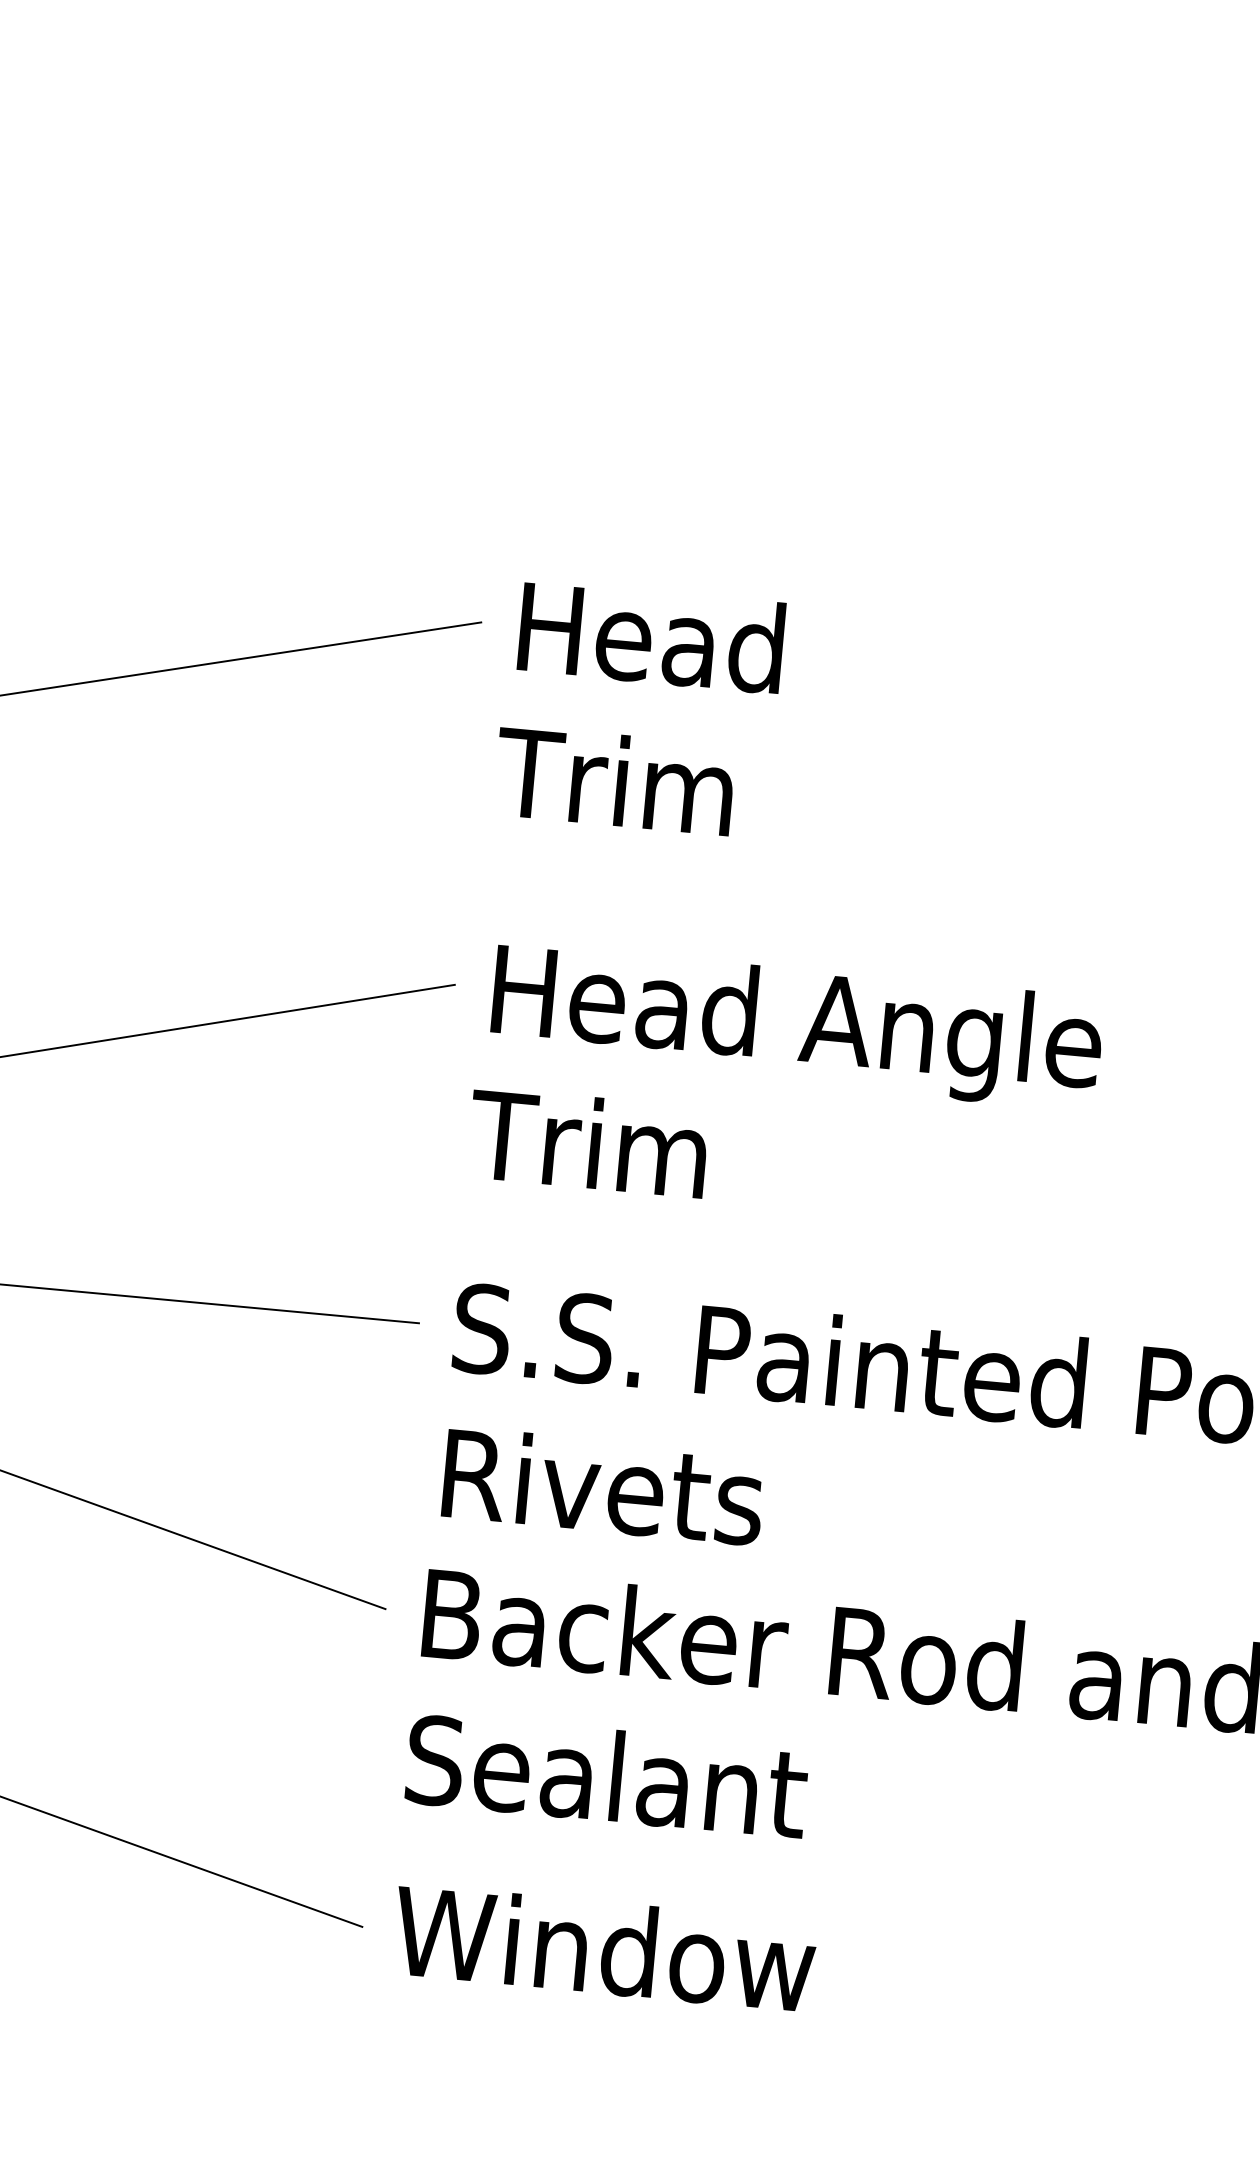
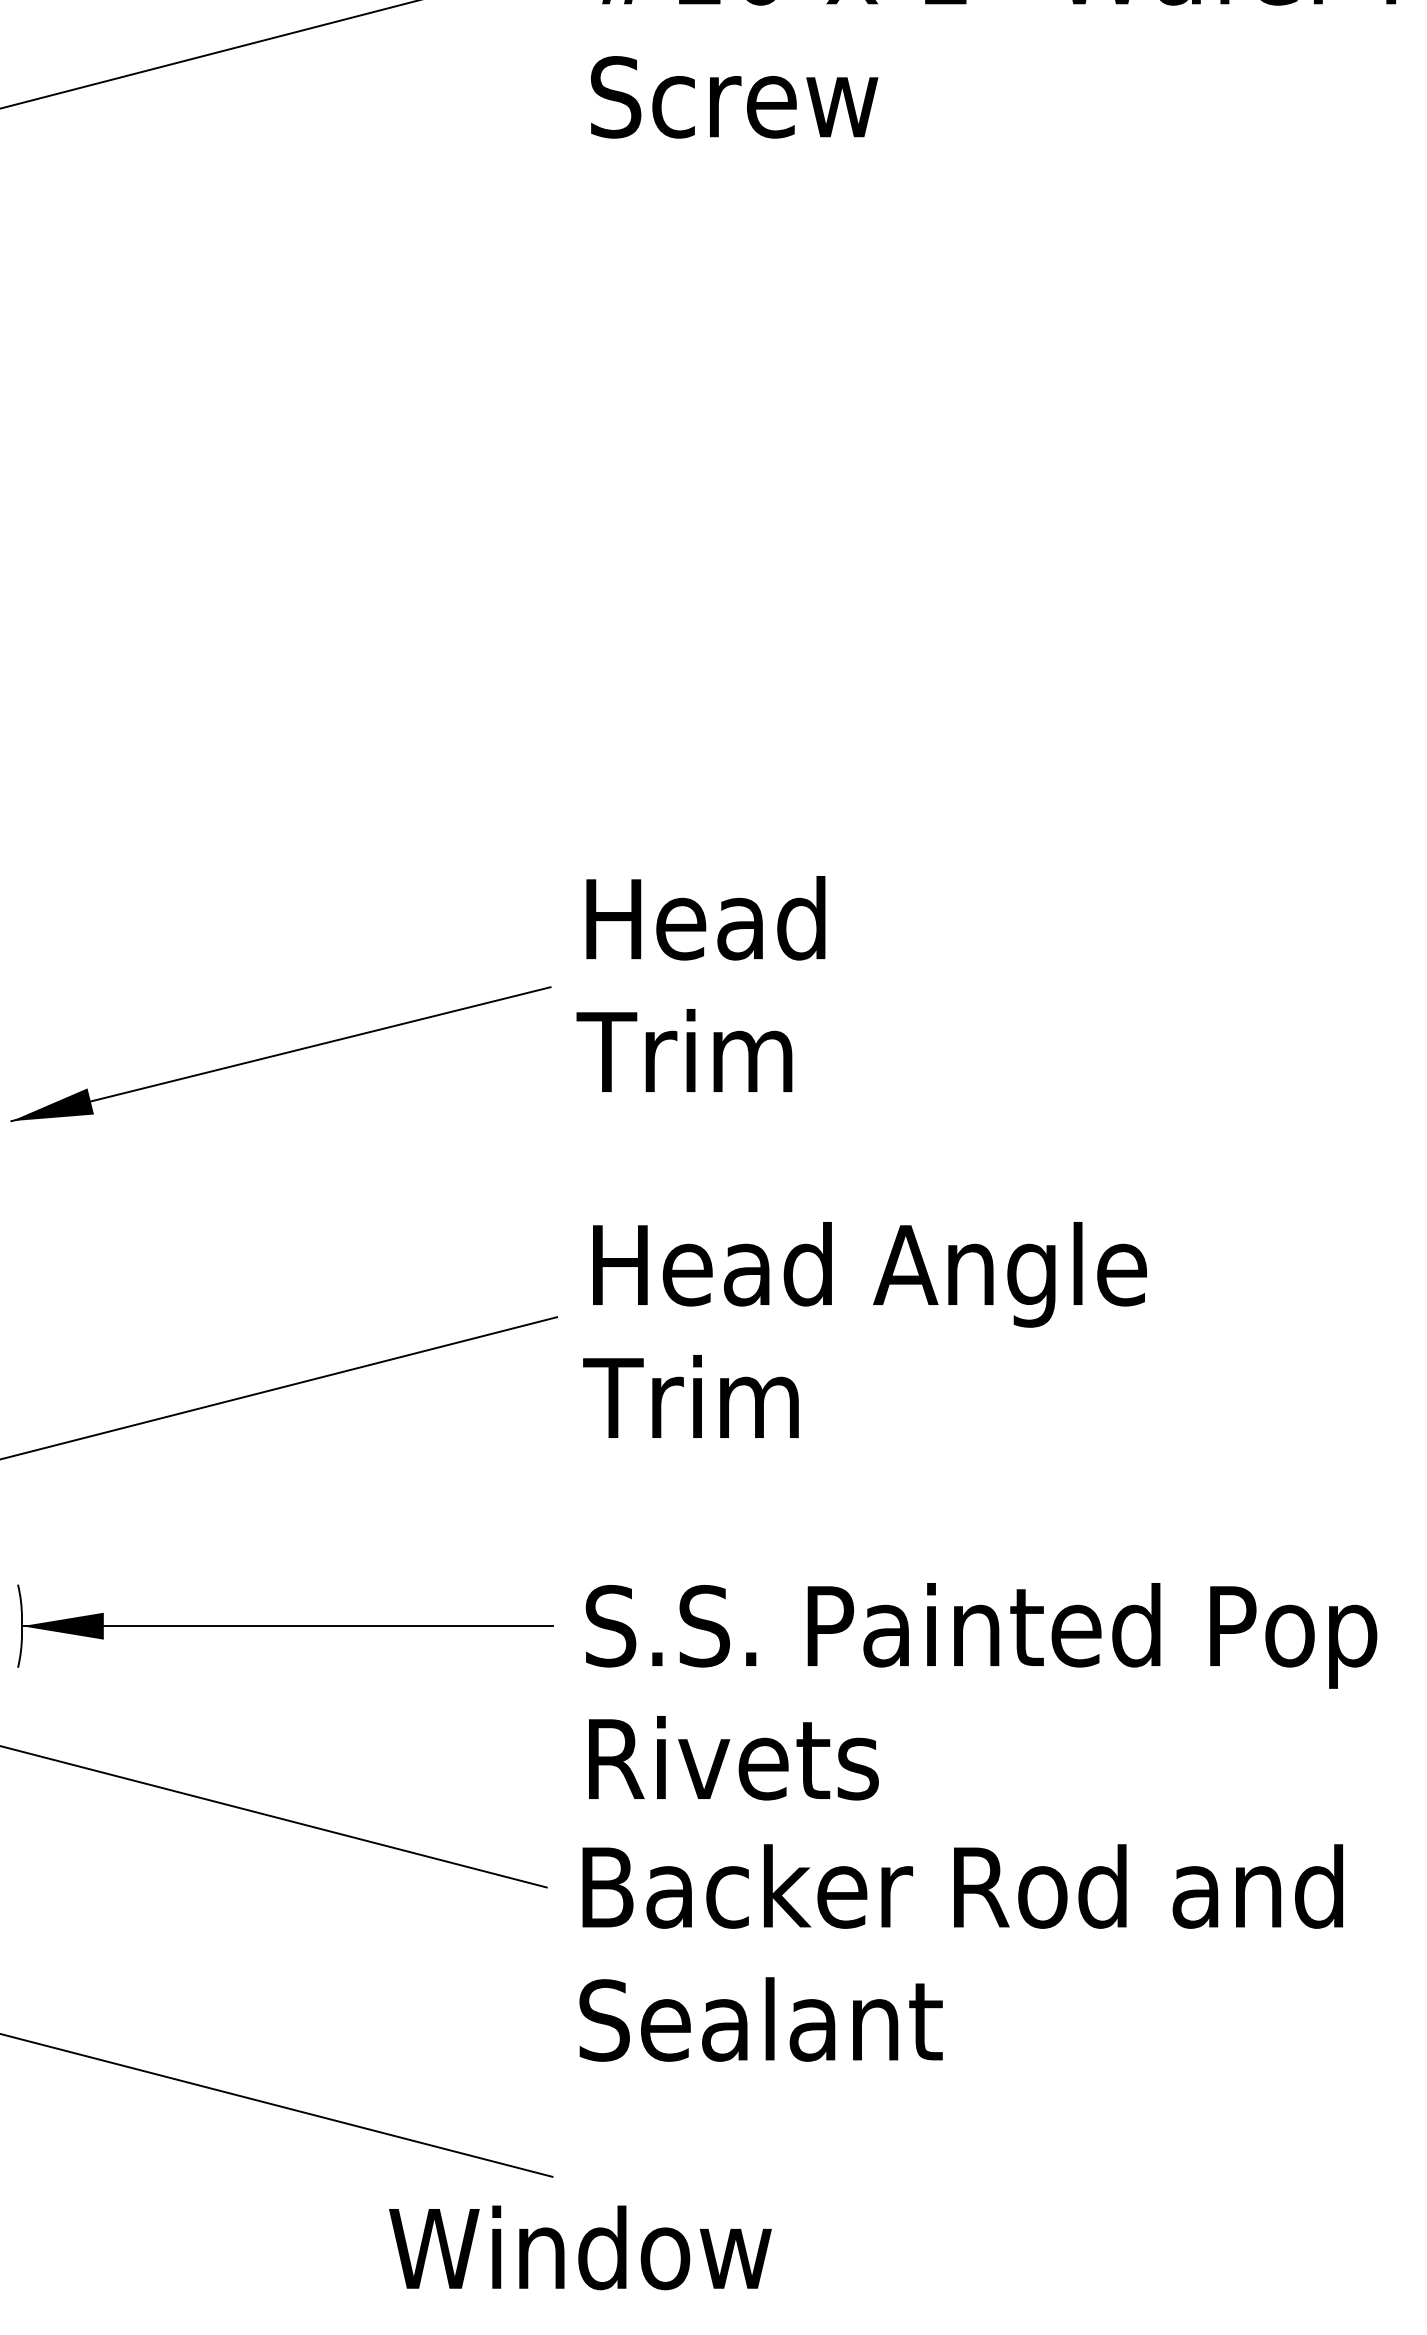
text: (639, 708) -> (700, 983), moved
text: (785, 1086) -> (864, 1329), moved
text: (604, 1947) -> (580, 2247), moved

